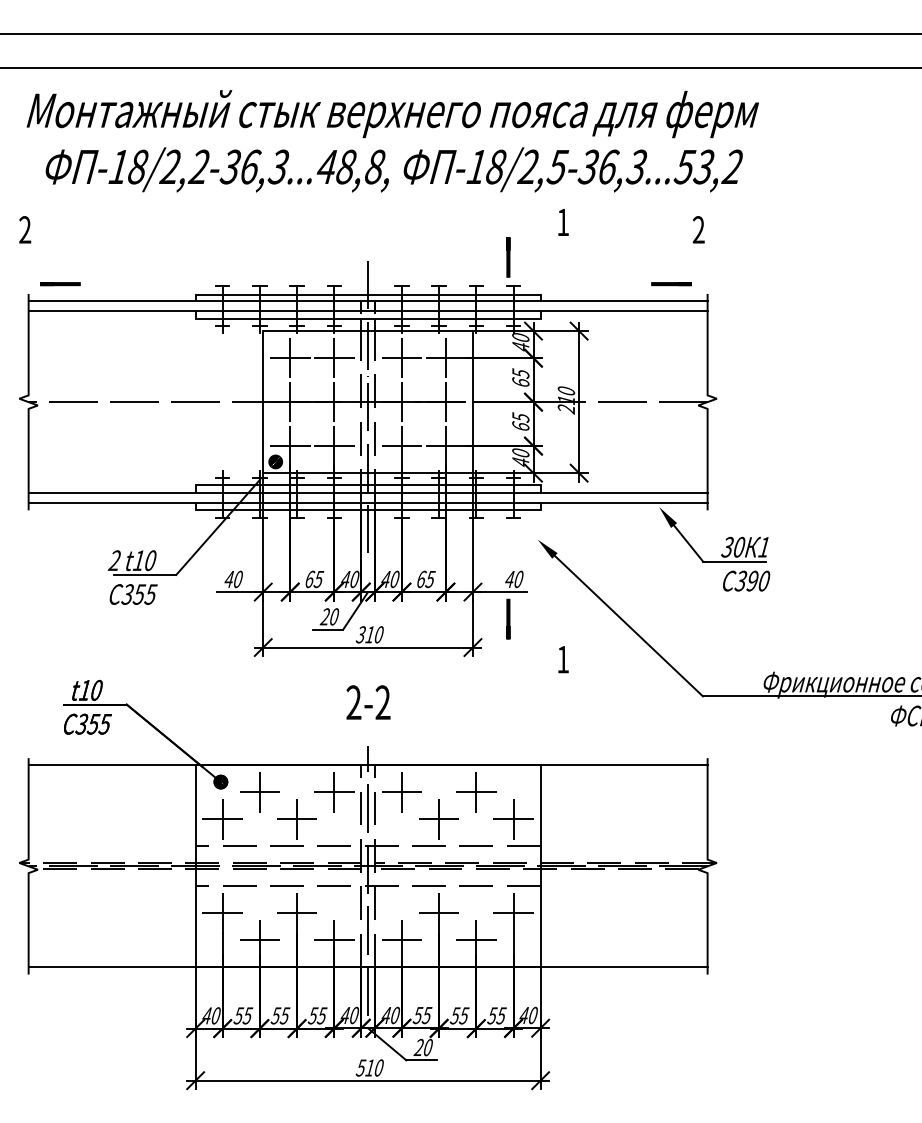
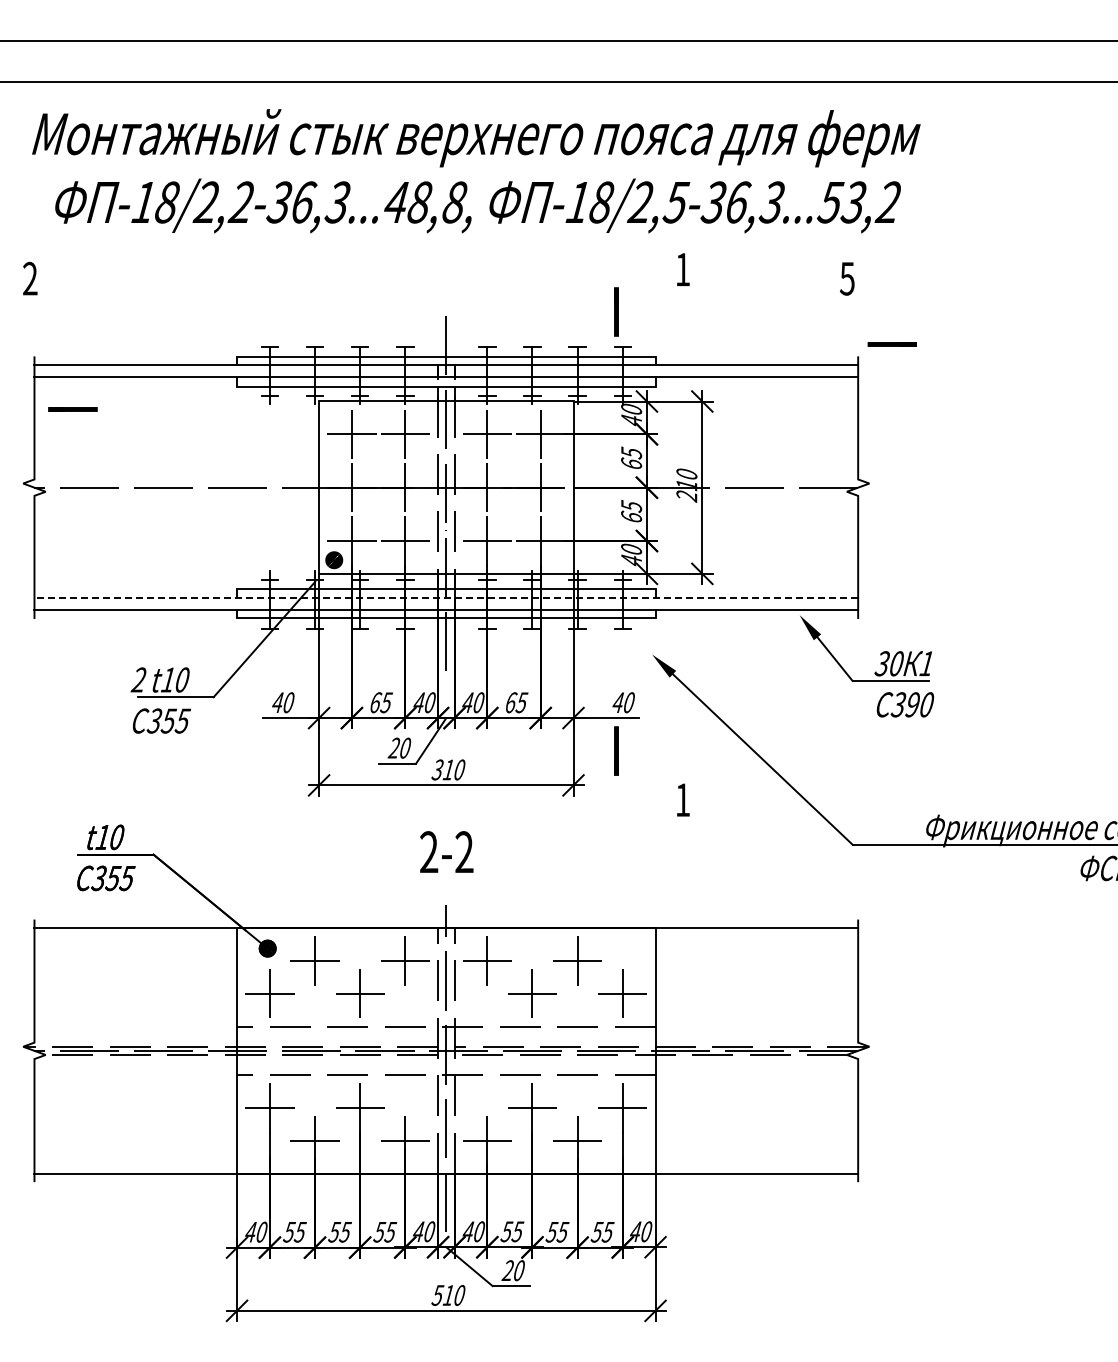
text: (697, 229) -> (846, 278), 2 -> 5
line: (59, 284) -> (72, 409), moved
line: (670, 284) -> (891, 344), moved
line: (368, 493) -> (446, 598), solid -> dashed

